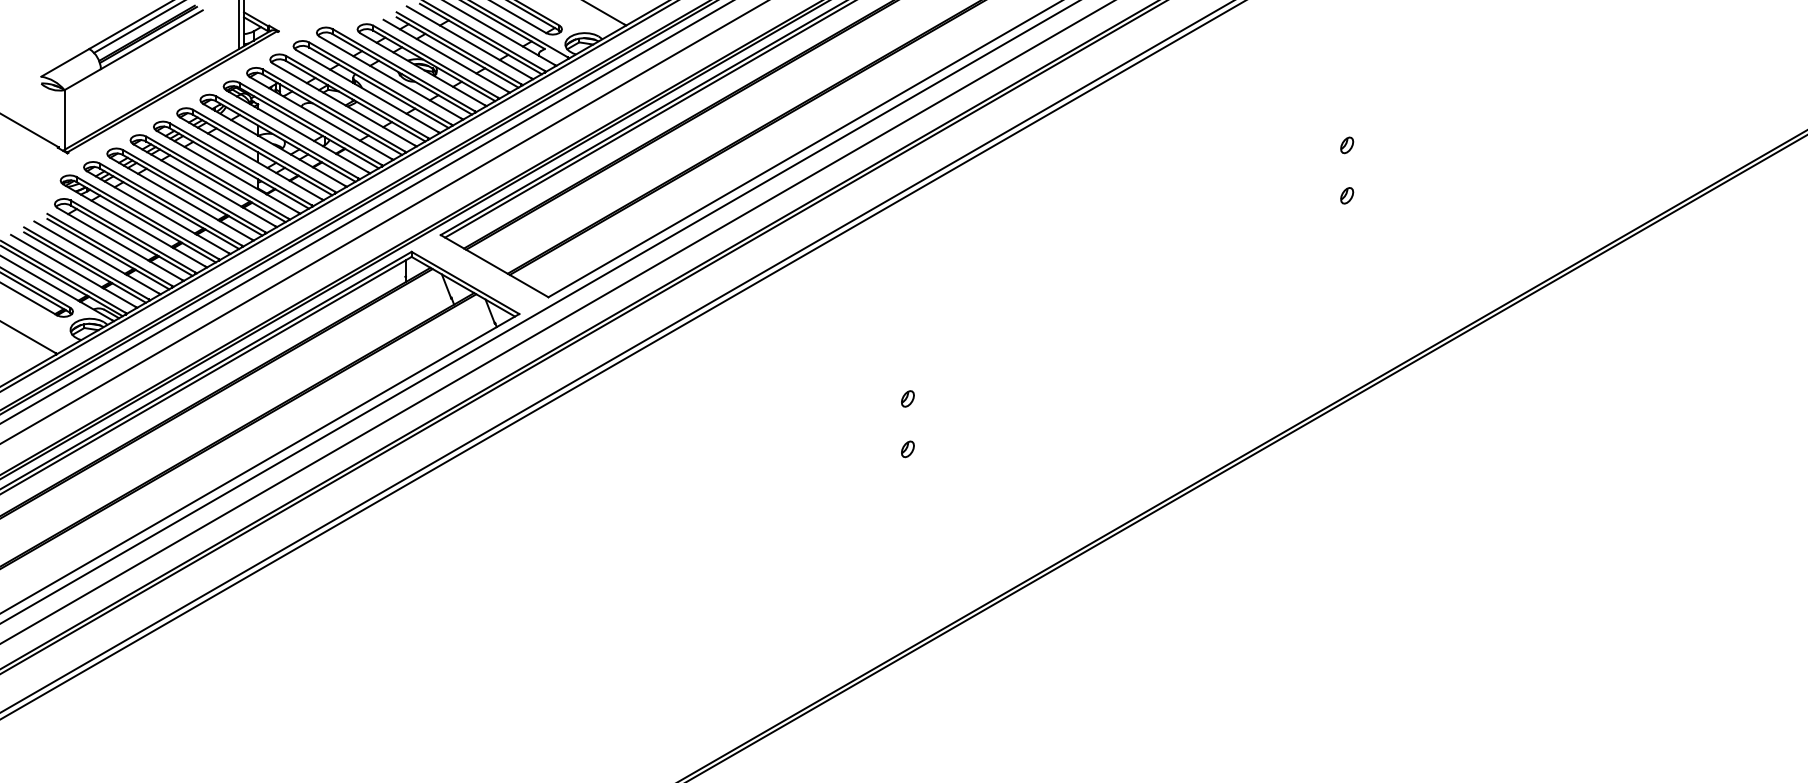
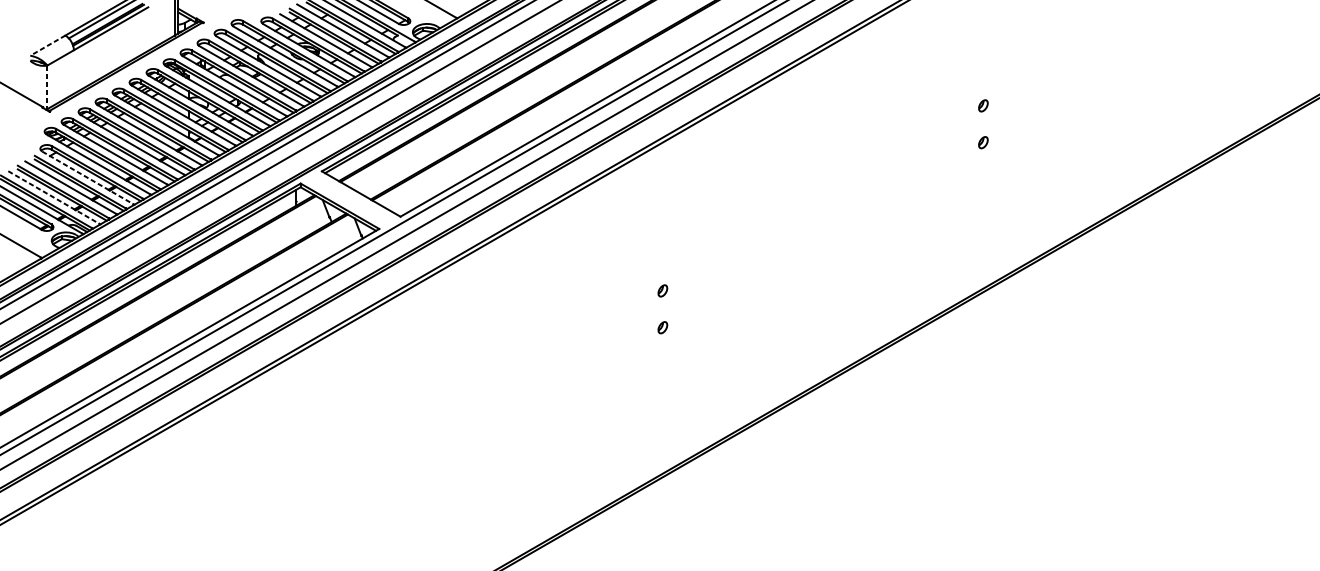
line: (65, 62) -> (48, 45), solid -> dashed
line: (64, 120) -> (47, 87), solid -> dashed
line: (120, 244) -> (88, 178), solid -> dashed
line: (73, 271) -> (53, 197), solid -> dashed

